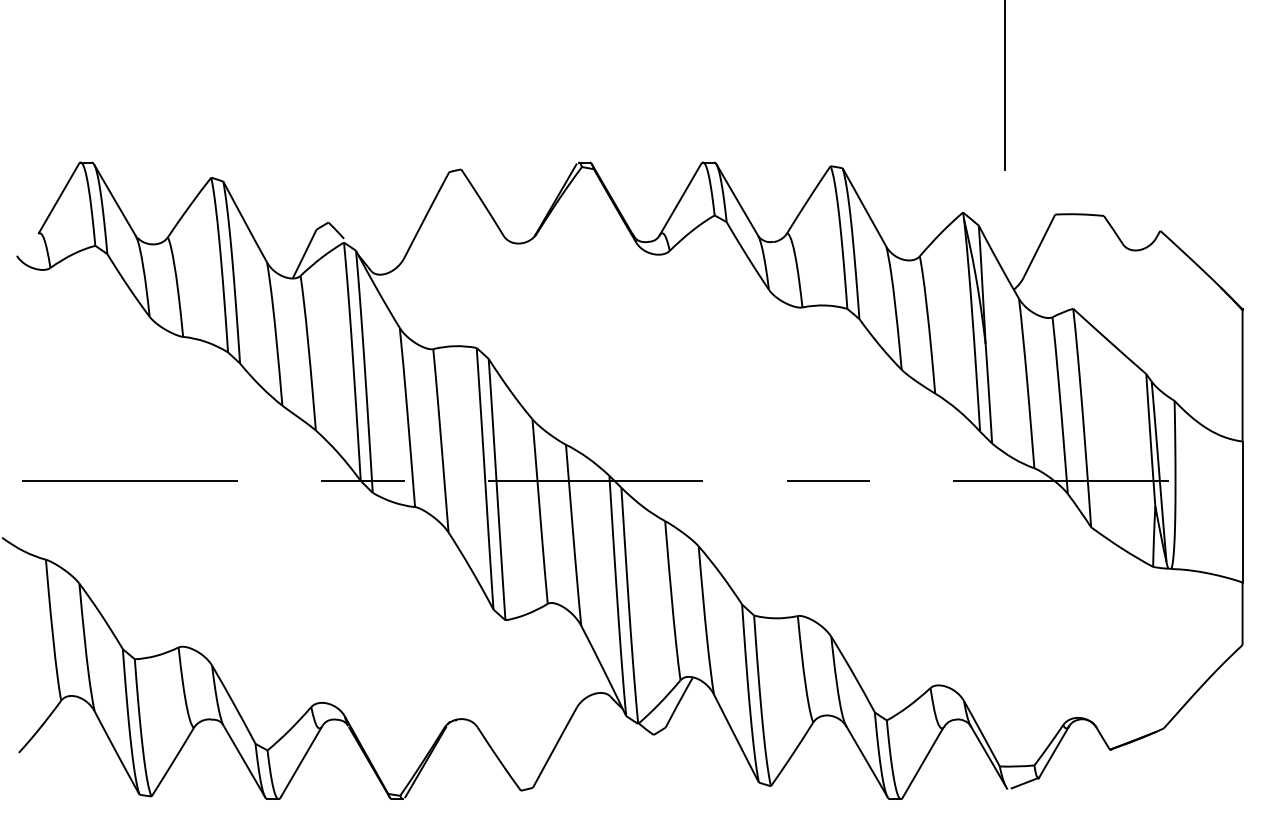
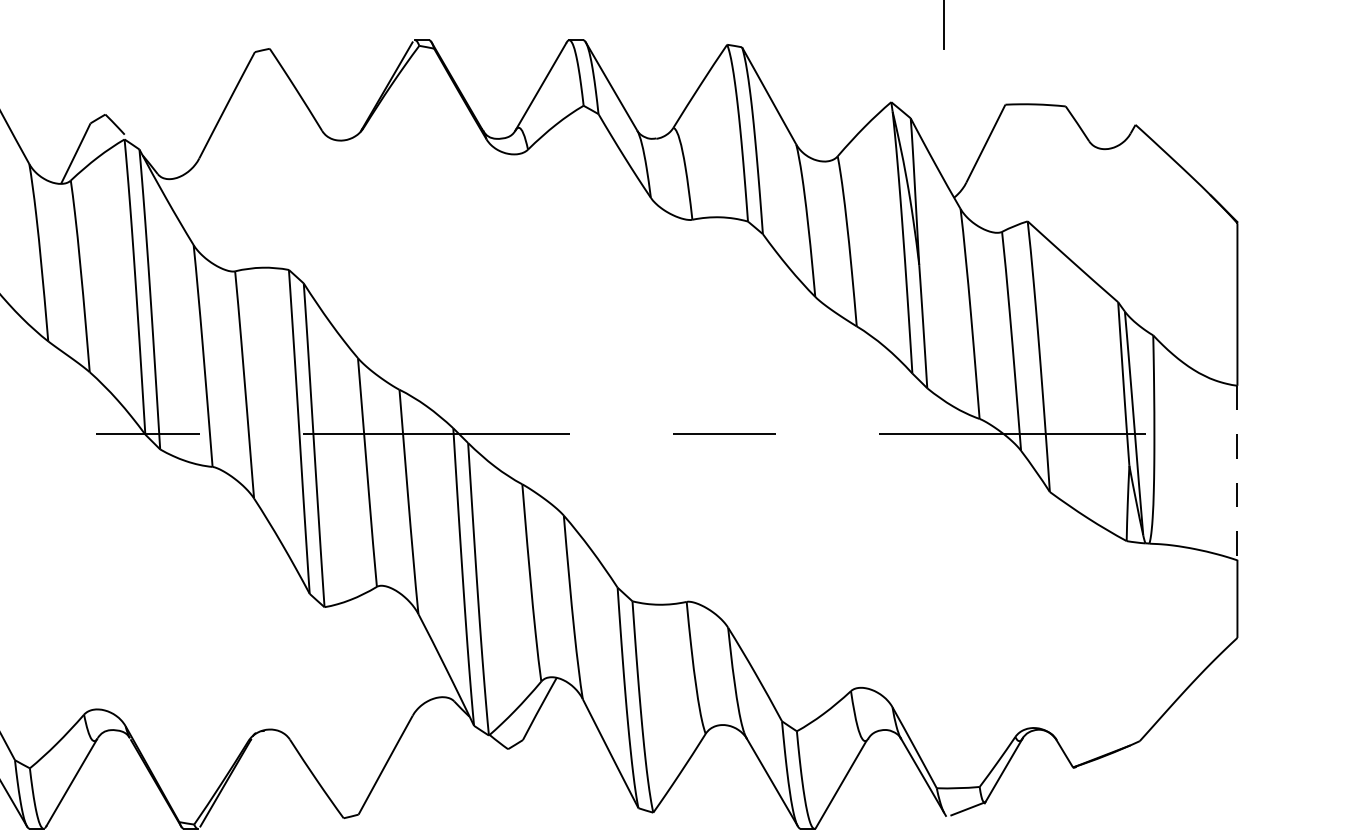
line: (1242, 512) -> (1237, 473), solid -> dashed

